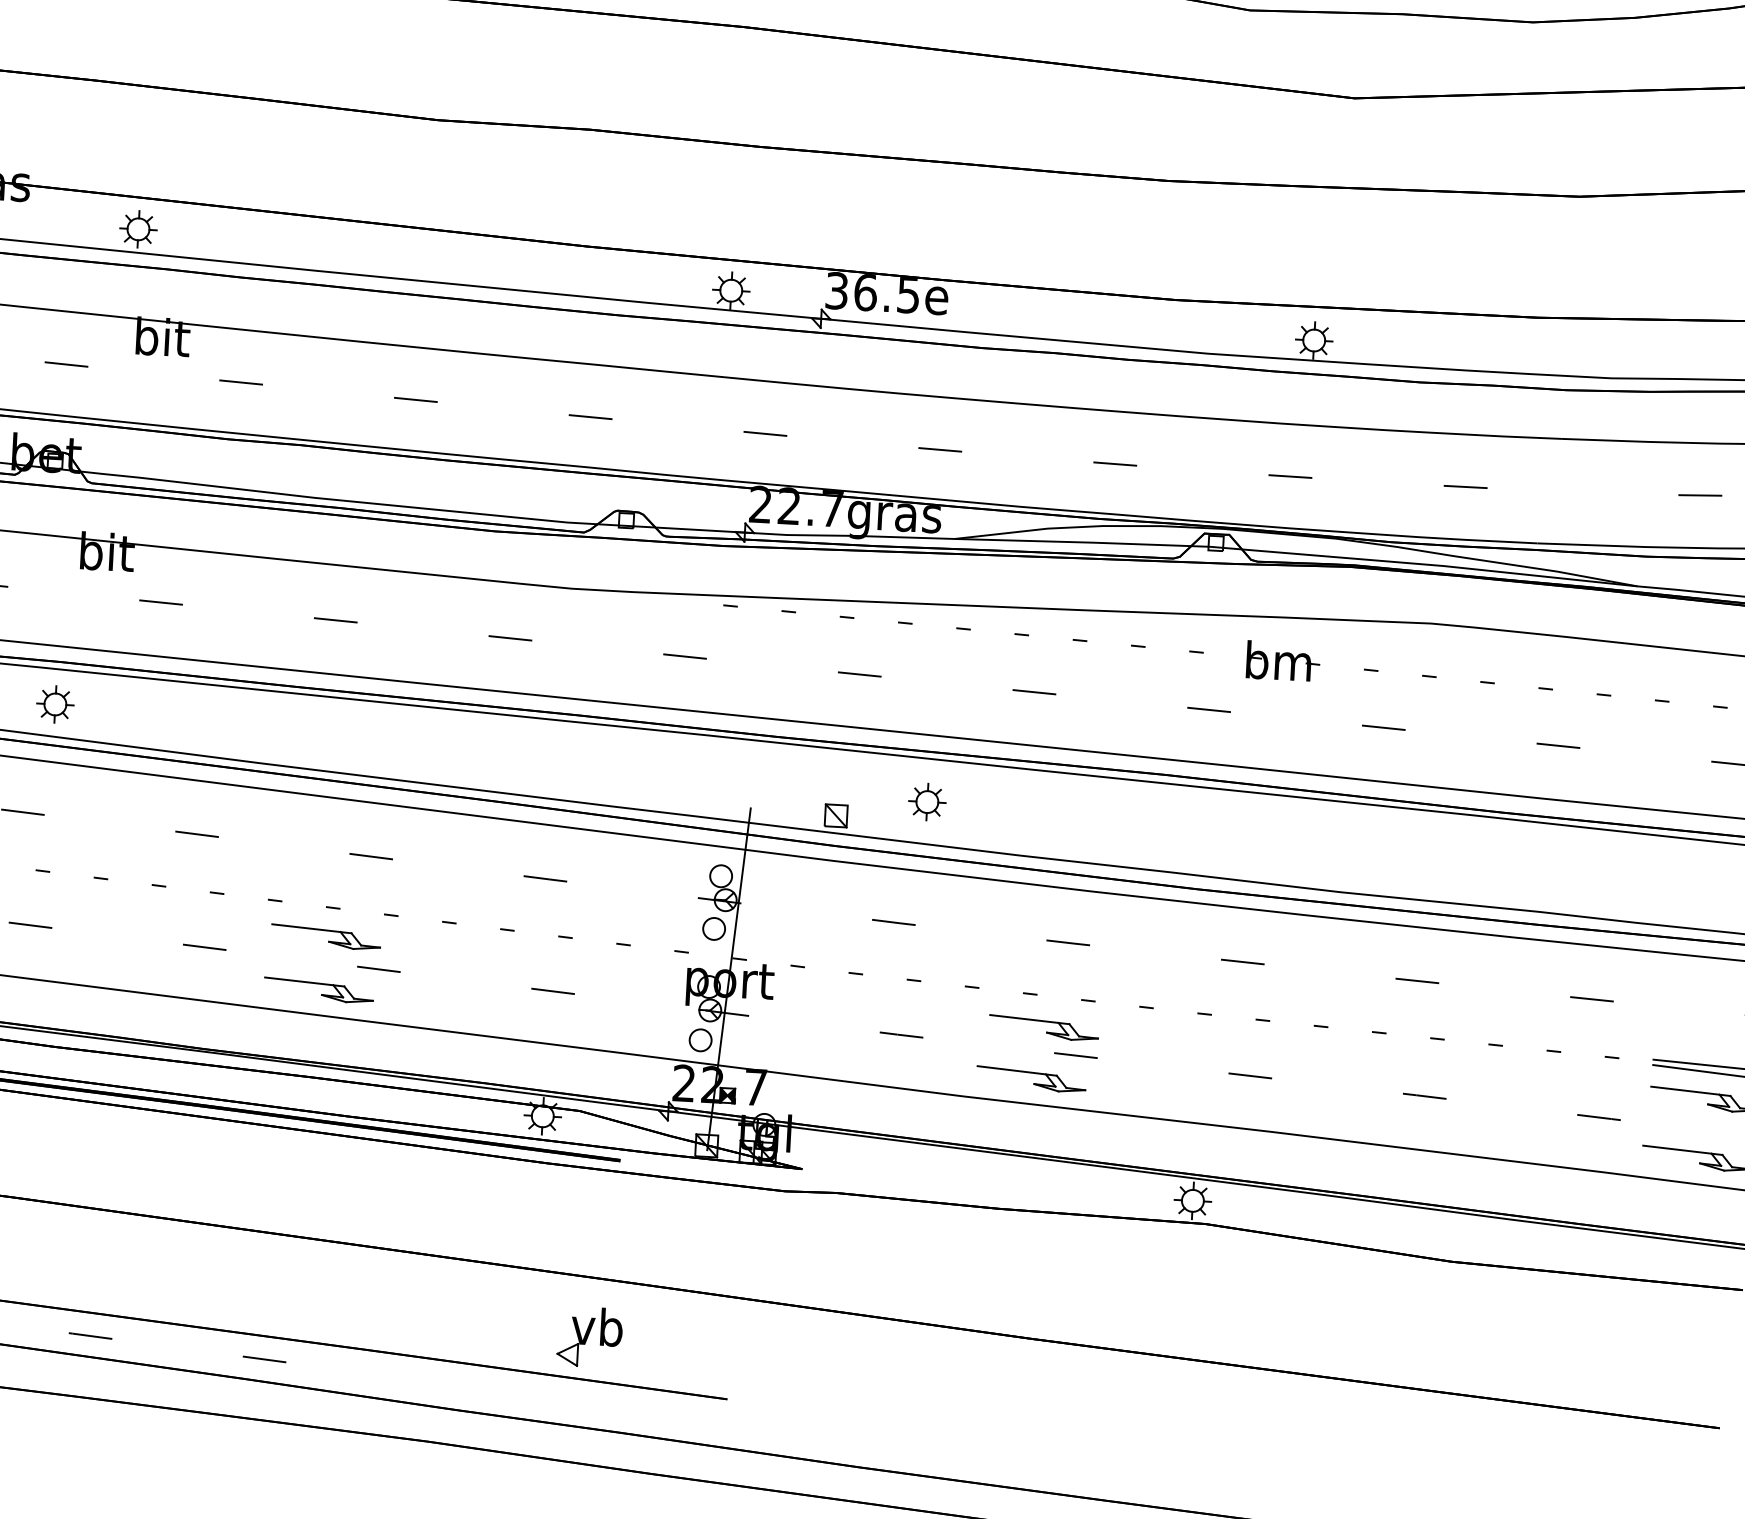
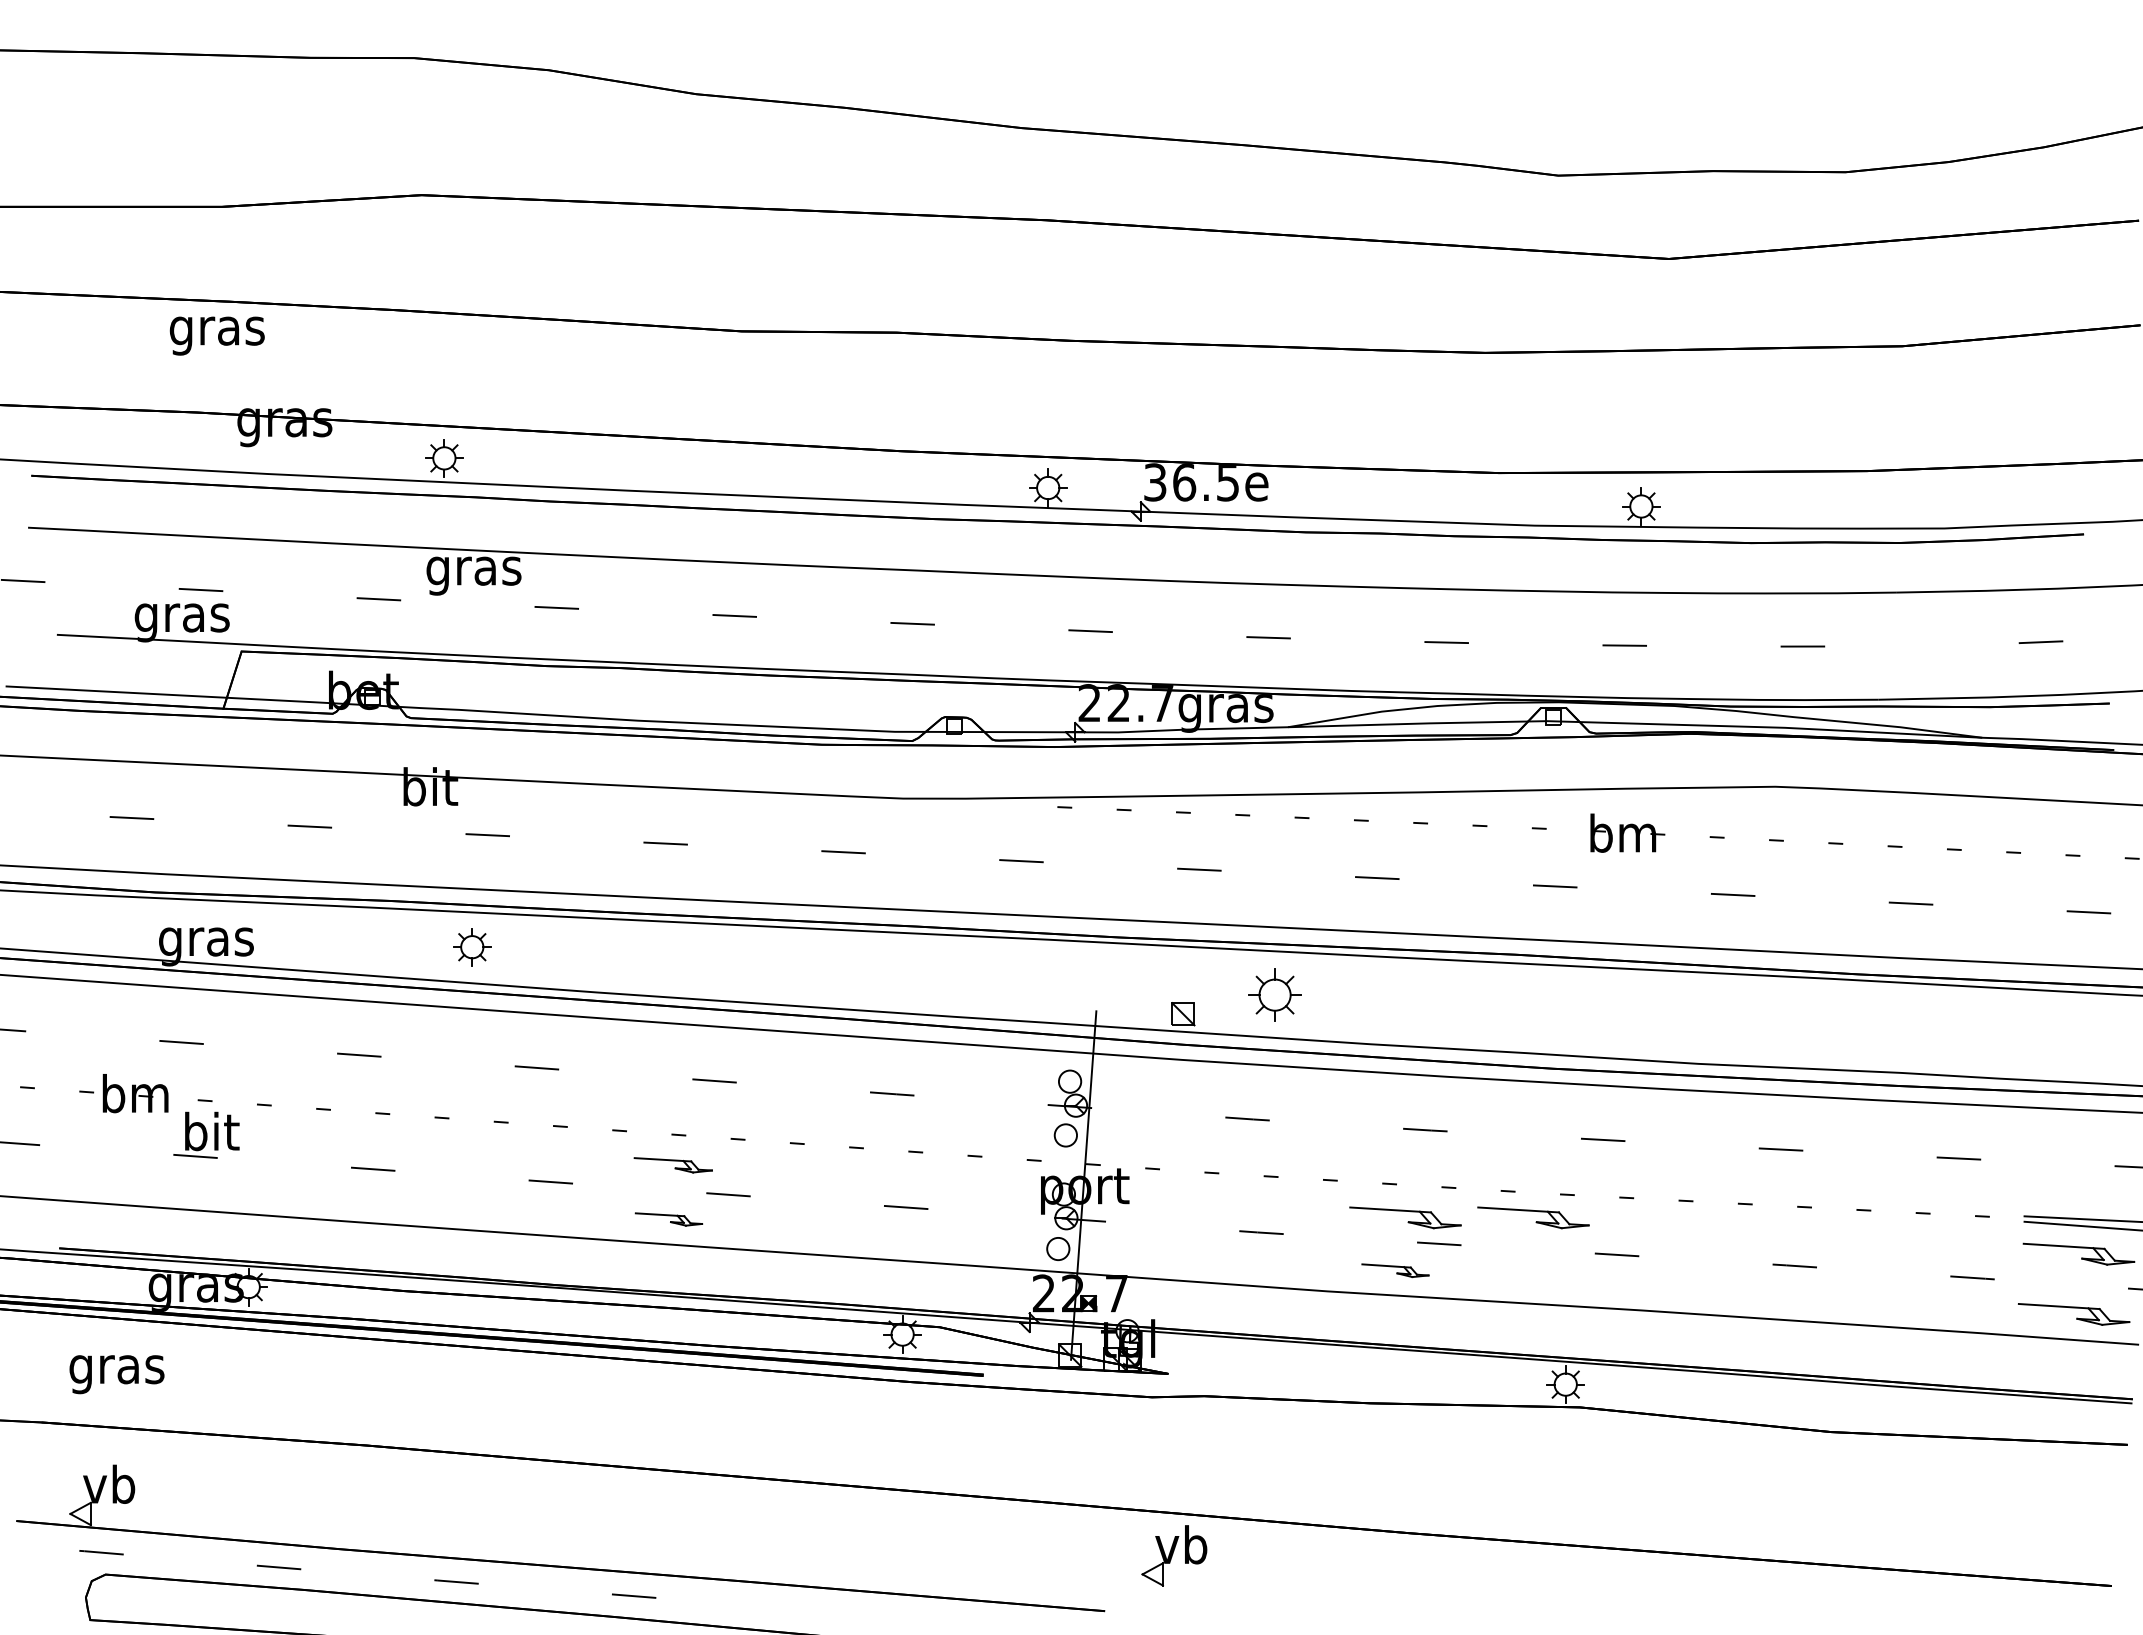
text: (161, 341) -> (473, 570), bit -> gras
part: (55, 704) -> (472, 947), moved
part: (926, 802) -> (1274, 995), size x1.4
part: (326, 937) -> (673, 1165), size x0.7
part: (318, 990) -> (668, 1219), size x0.6
part: (1170, 1034) -> (1533, 1217), added
part: (1031, 1079) -> (1395, 1270), size x0.6
part: (589, 1336) -> (1174, 1555), moved

